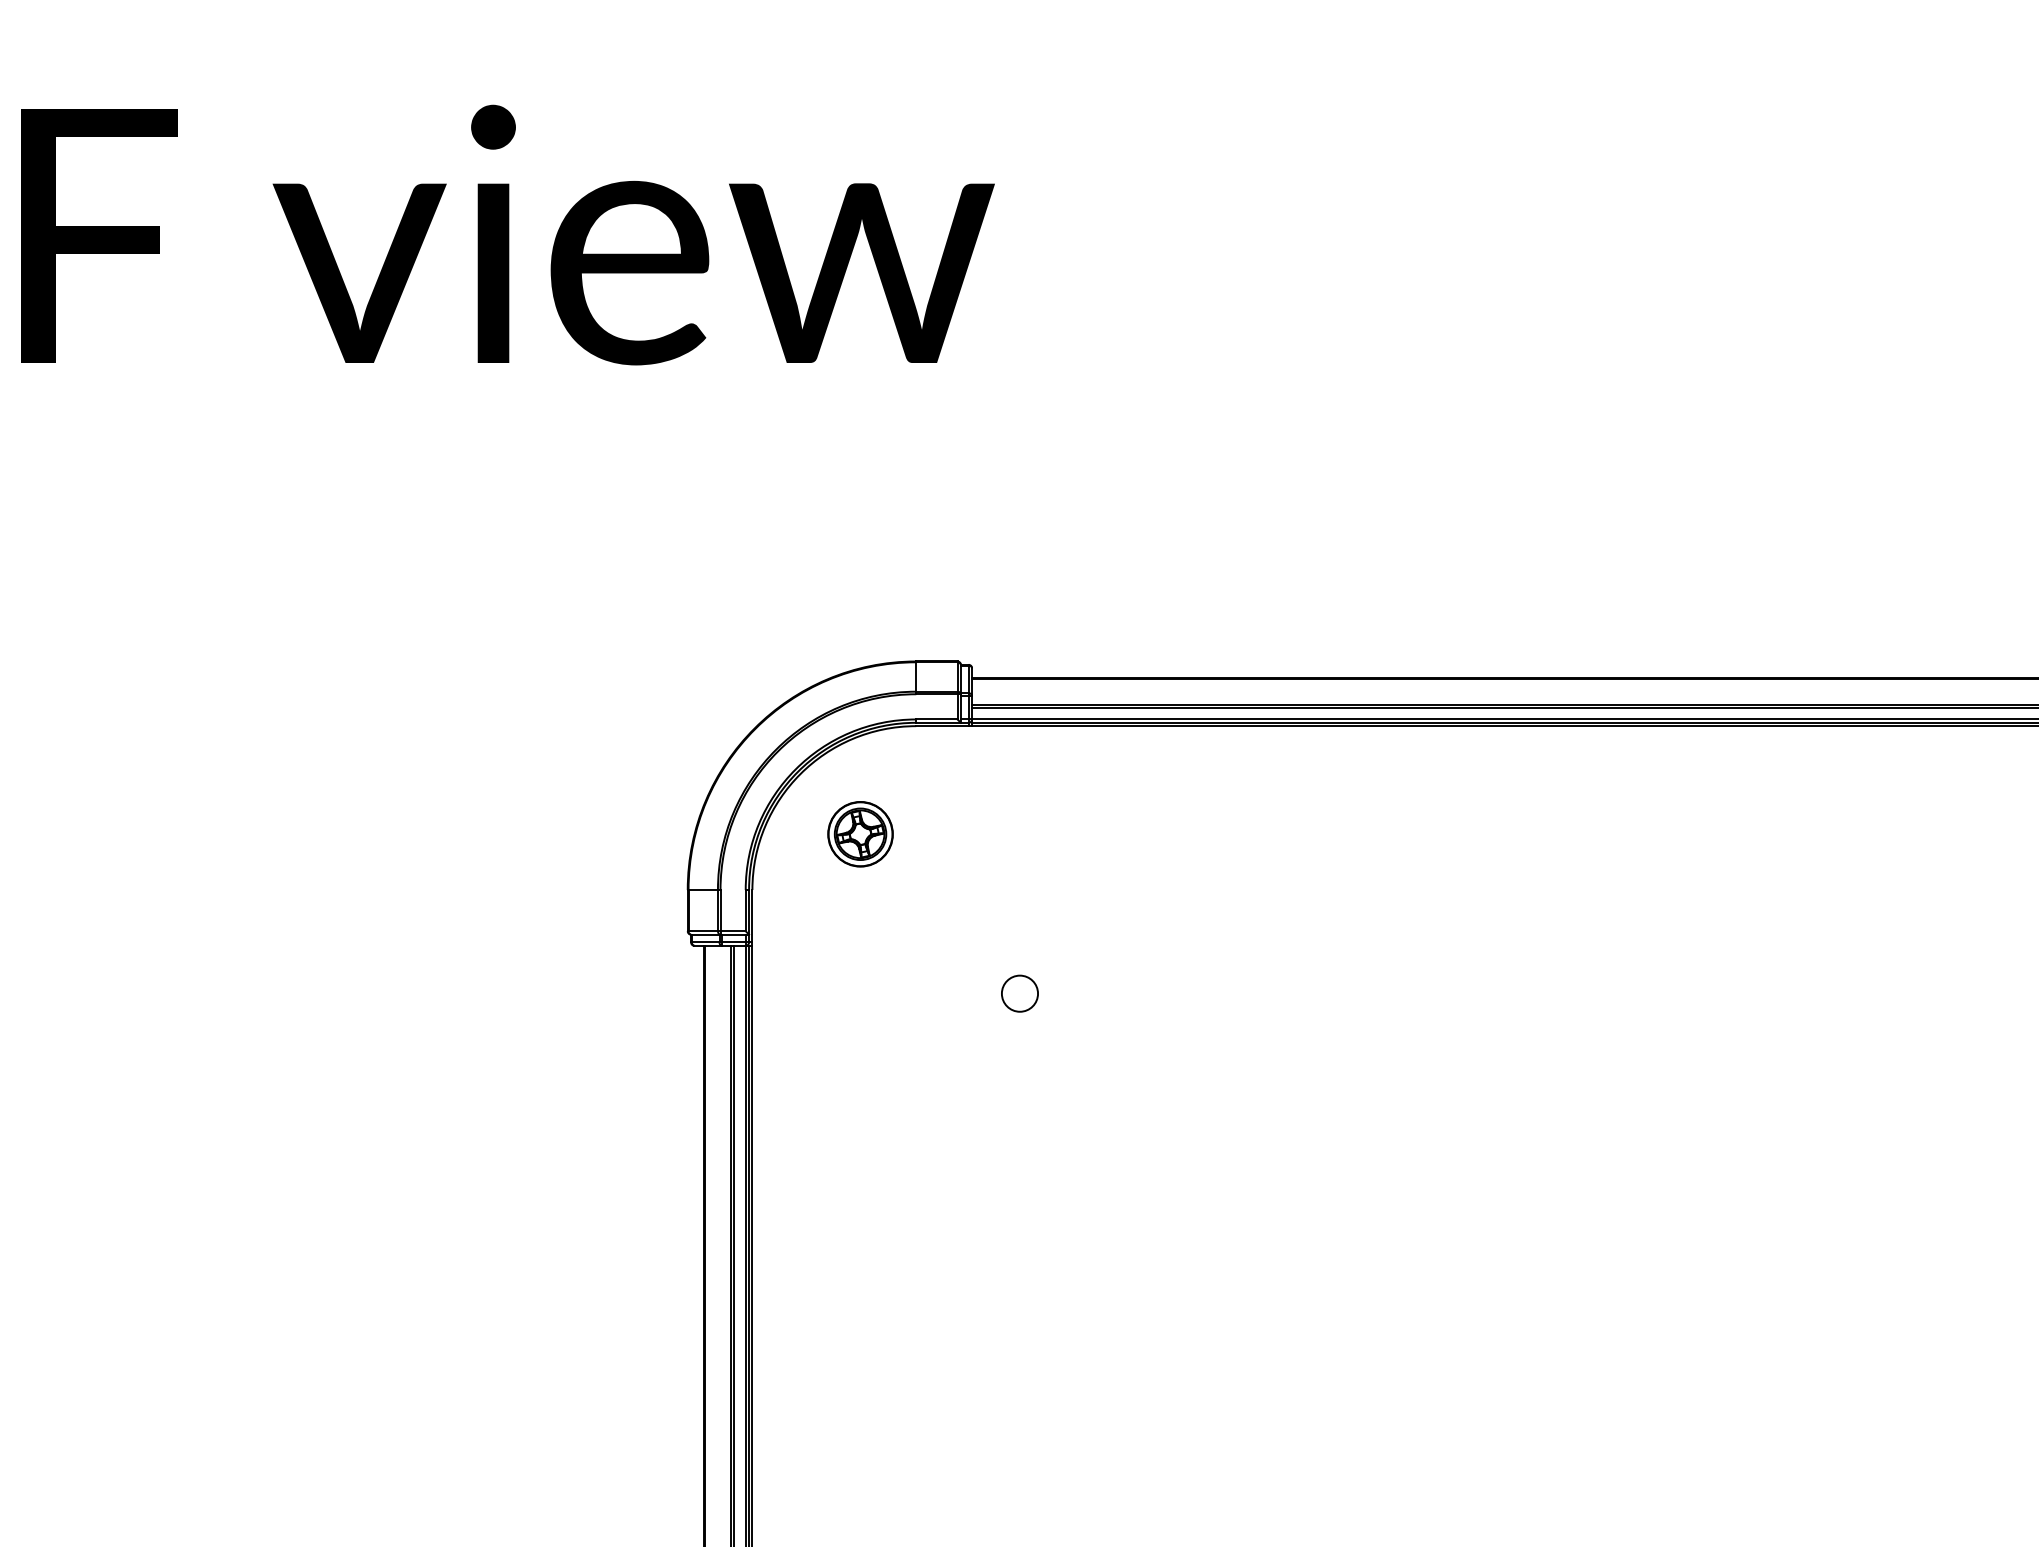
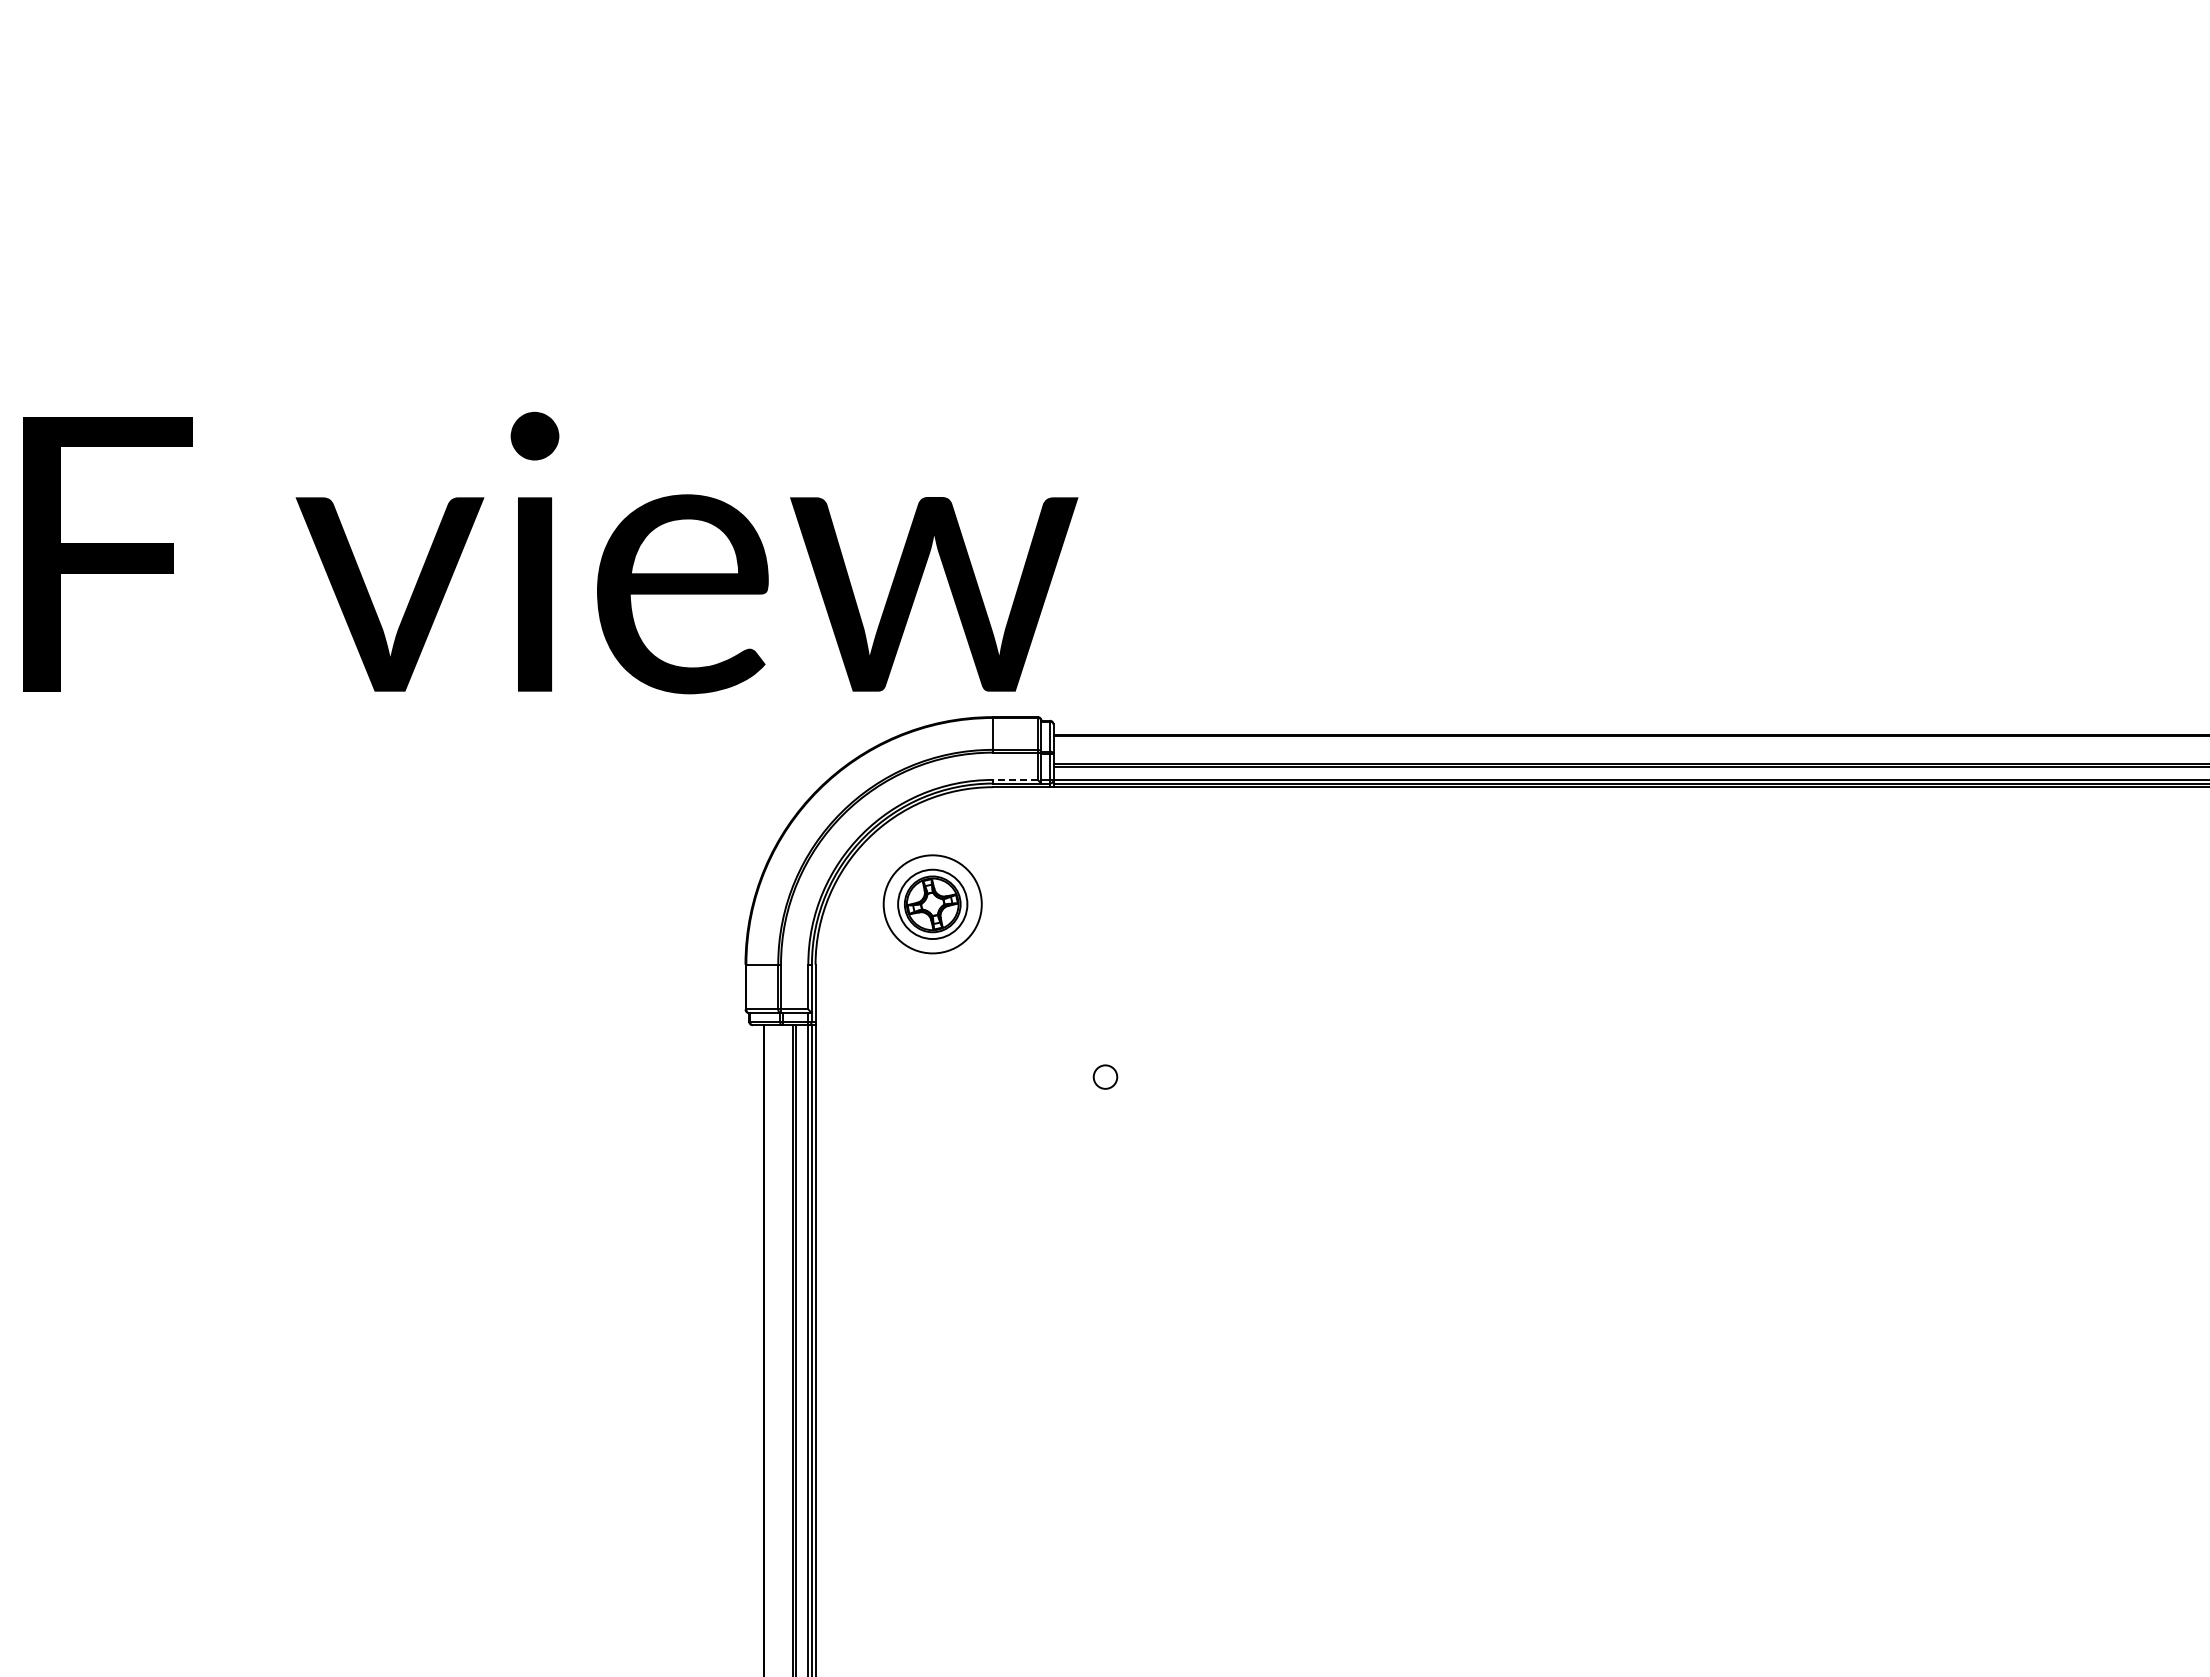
text: (507, 234) -> (550, 552), moved
line: (936, 719) -> (1015, 779), solid -> dashed
circle: (860, 834) -> (932, 904), size x1.4
circle: (1019, 993) -> (1105, 1076), size x0.6

